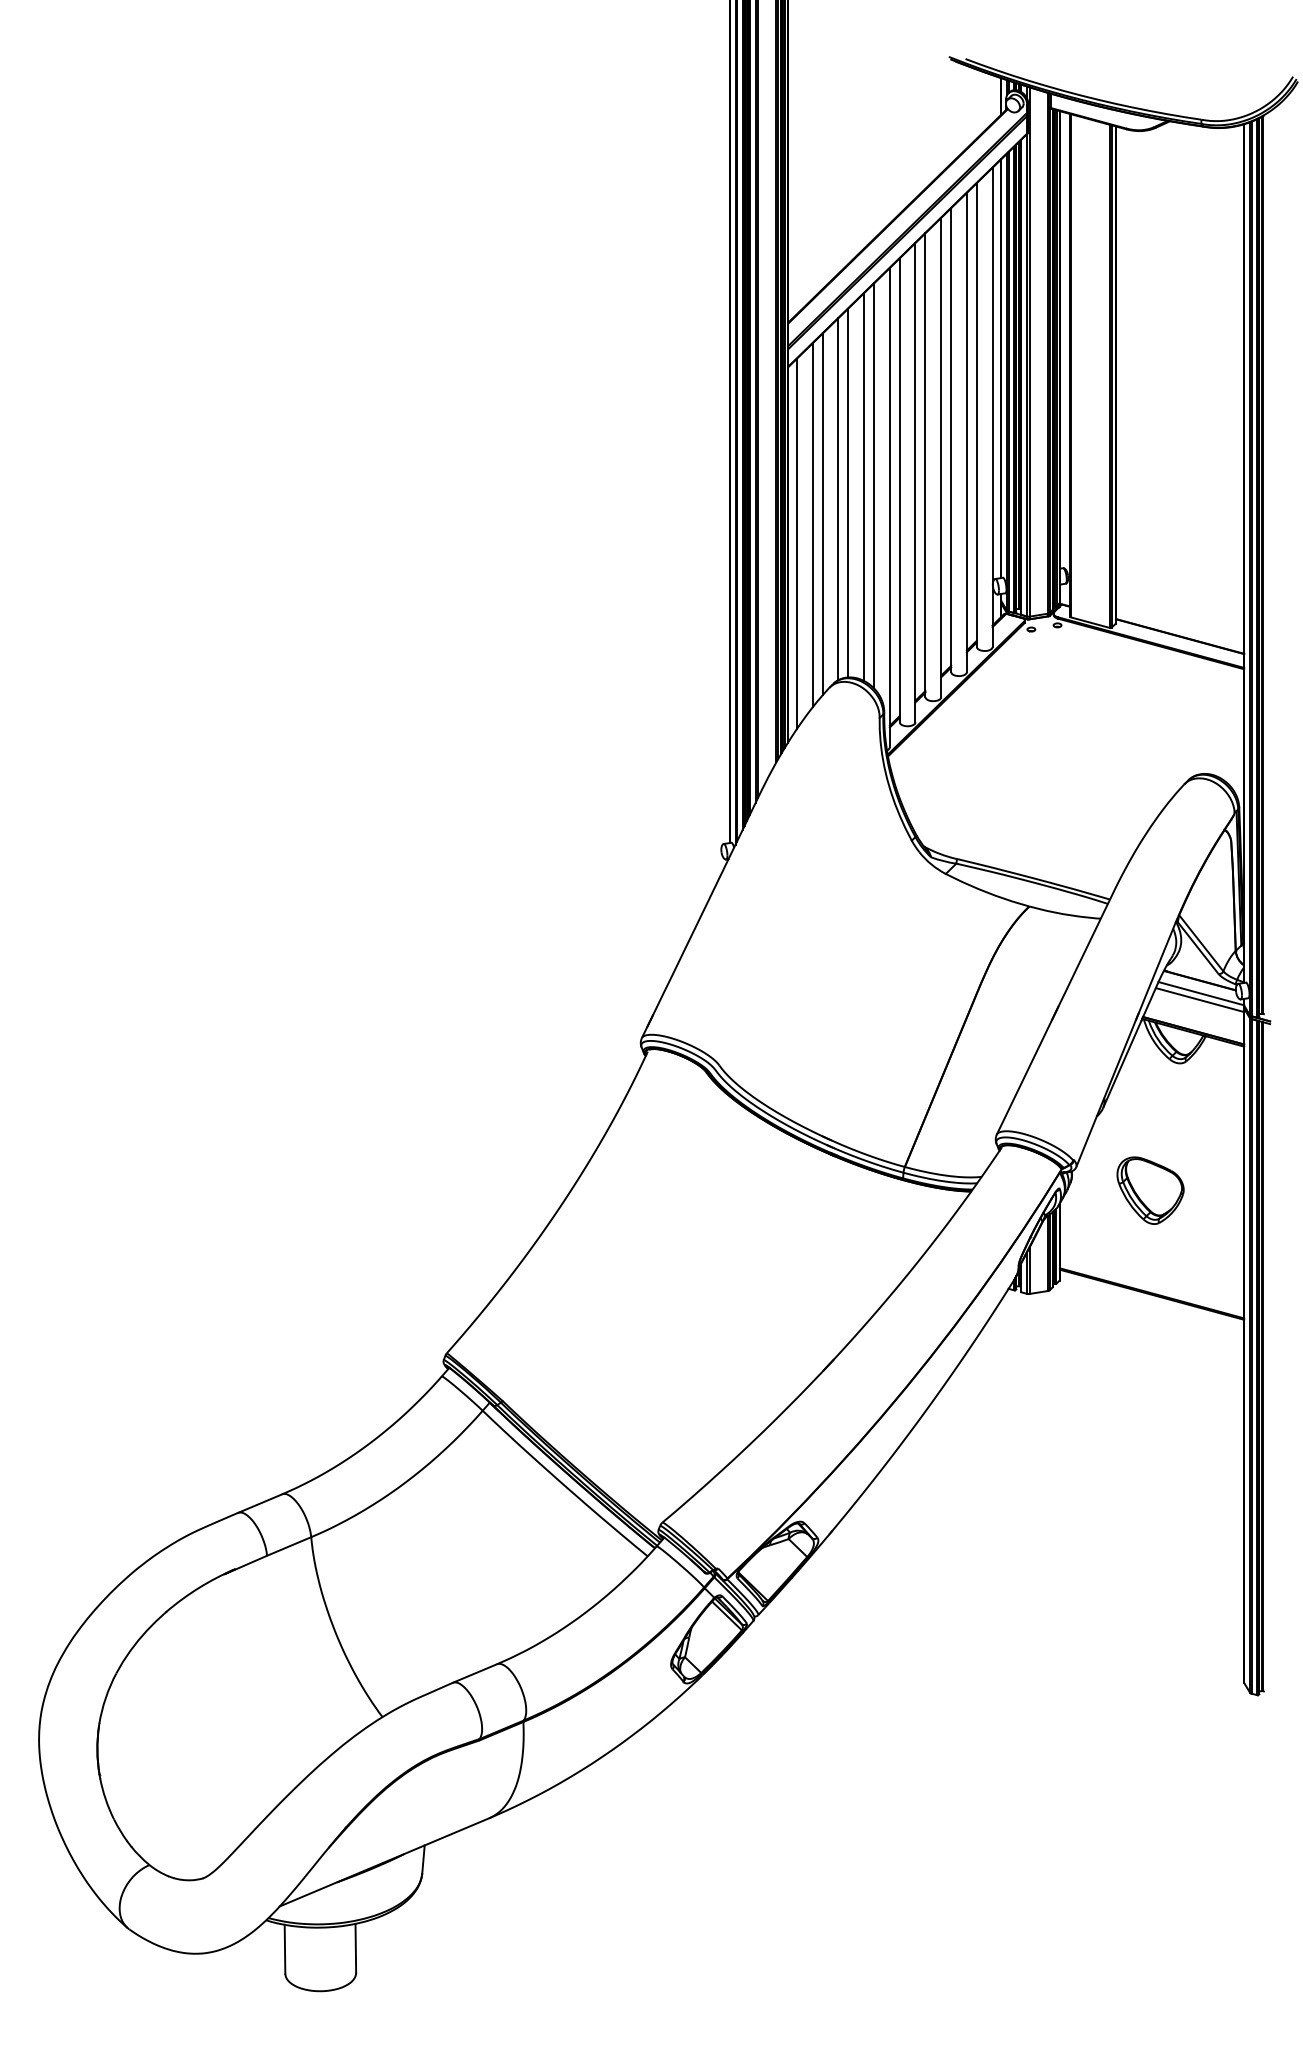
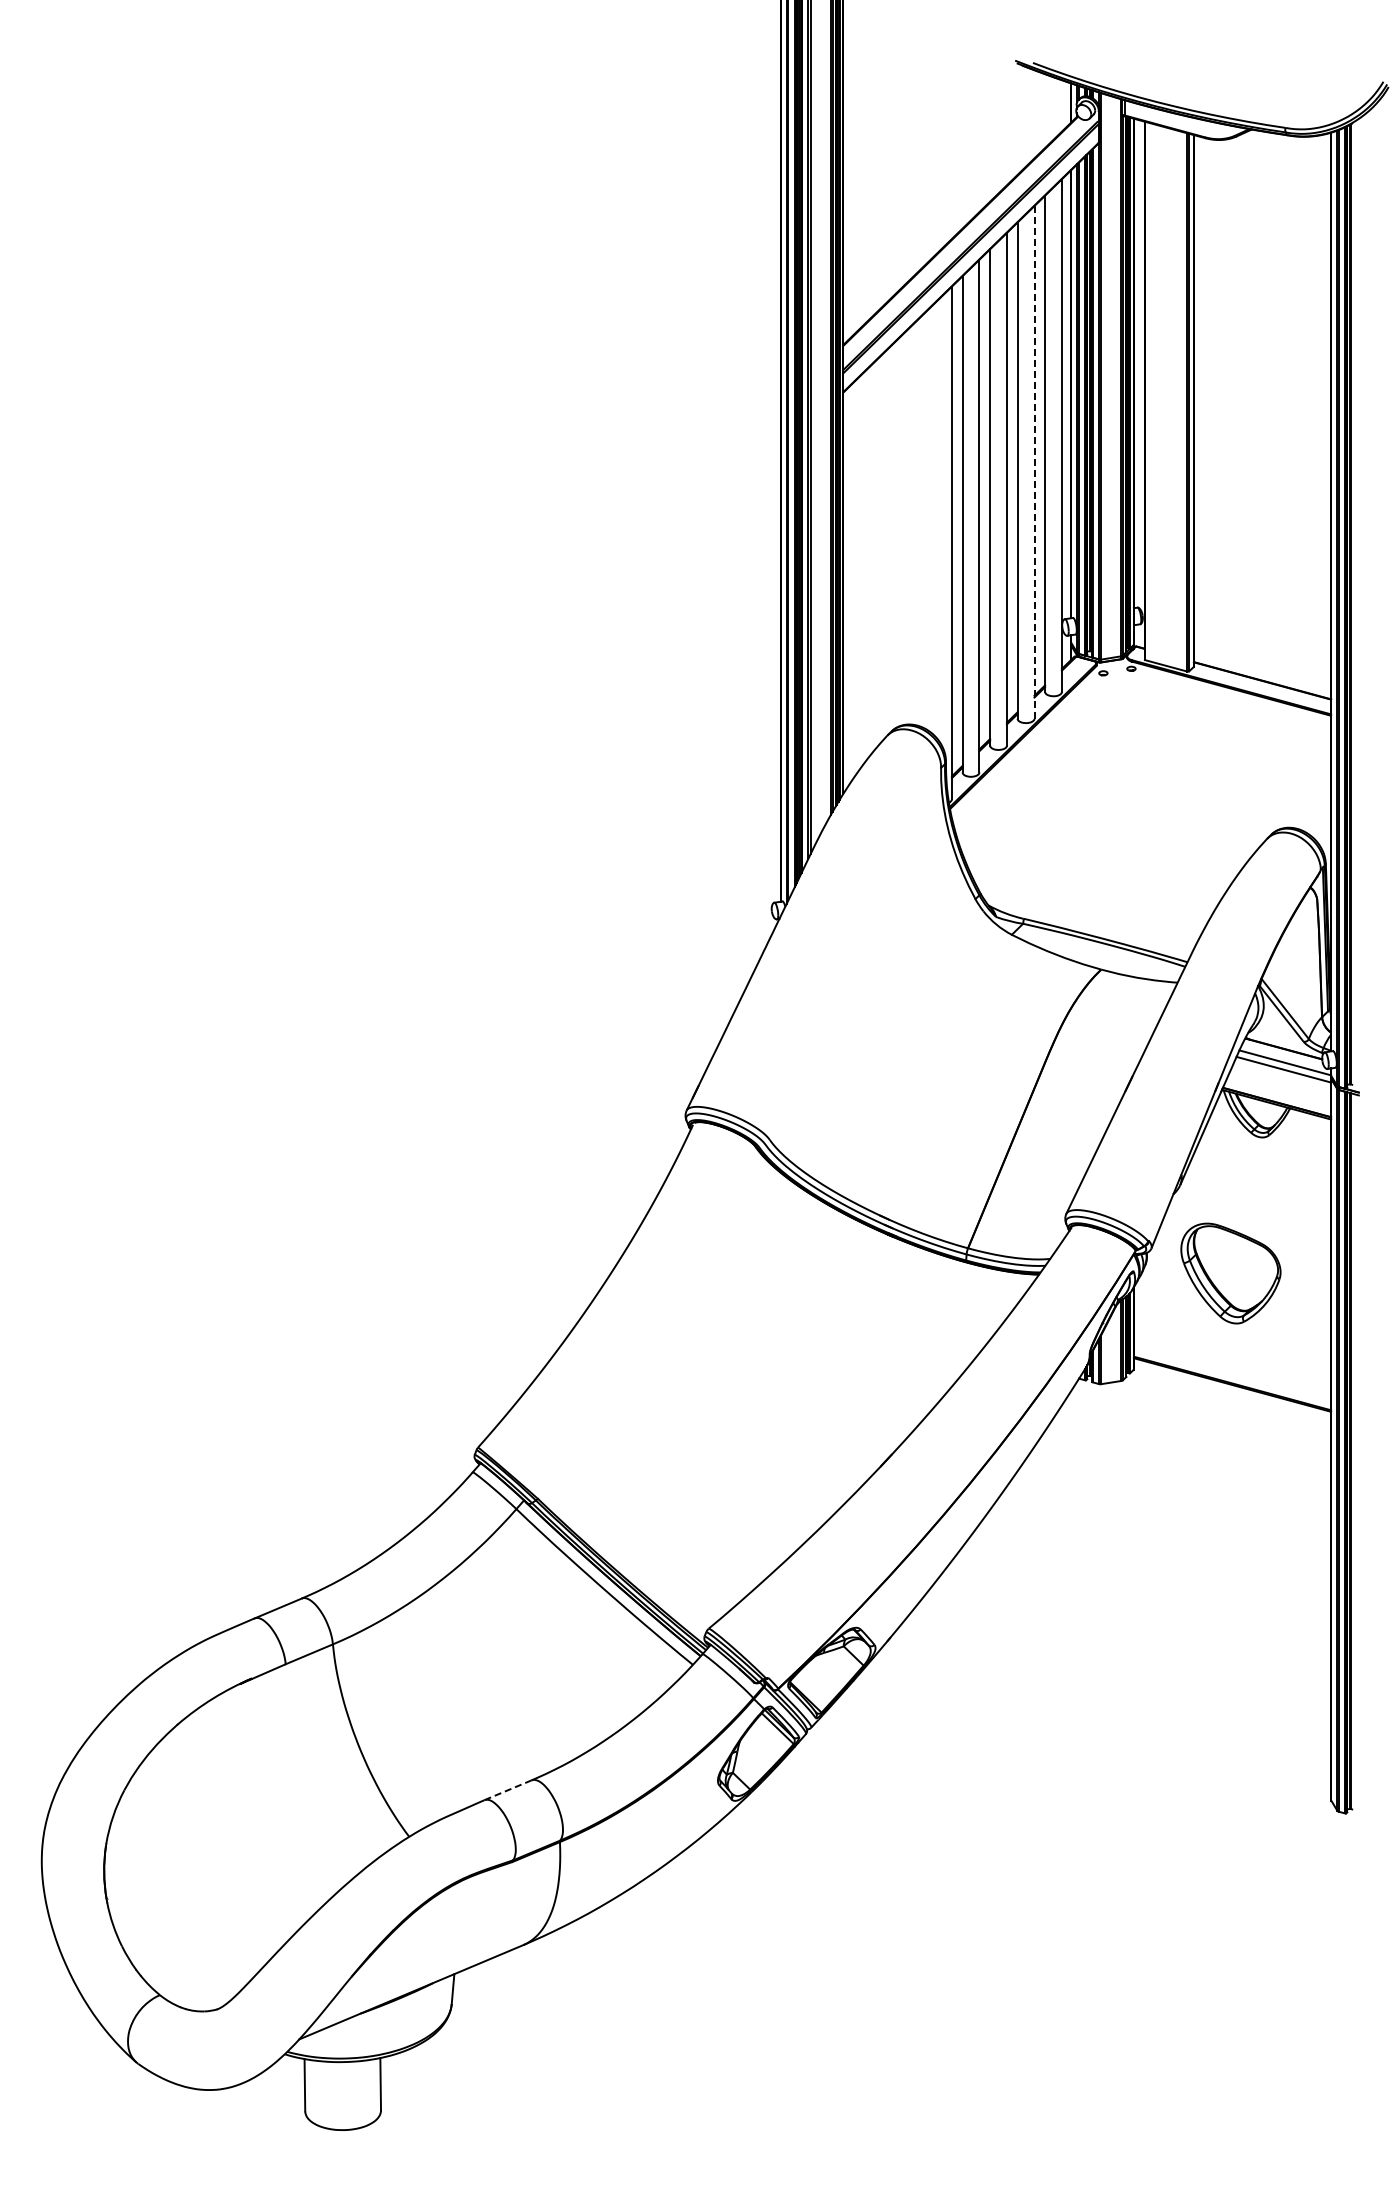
line: (966, 431) -> (1034, 461), solid -> dashed
line: (874, 485) -> (935, 519), removed
line: (864, 486) -> (924, 520), removed
line: (848, 492) -> (907, 526), removed
line: (837, 498) -> (896, 533), removed
line: (823, 513) -> (880, 549), removed
line: (812, 525) -> (869, 561), removed
line: (796, 543) -> (852, 581), removed
part: (1150, 1190) -> (1230, 1273), size x1.4
line: (475, 1673) -> (508, 1790), solid -> dashed

